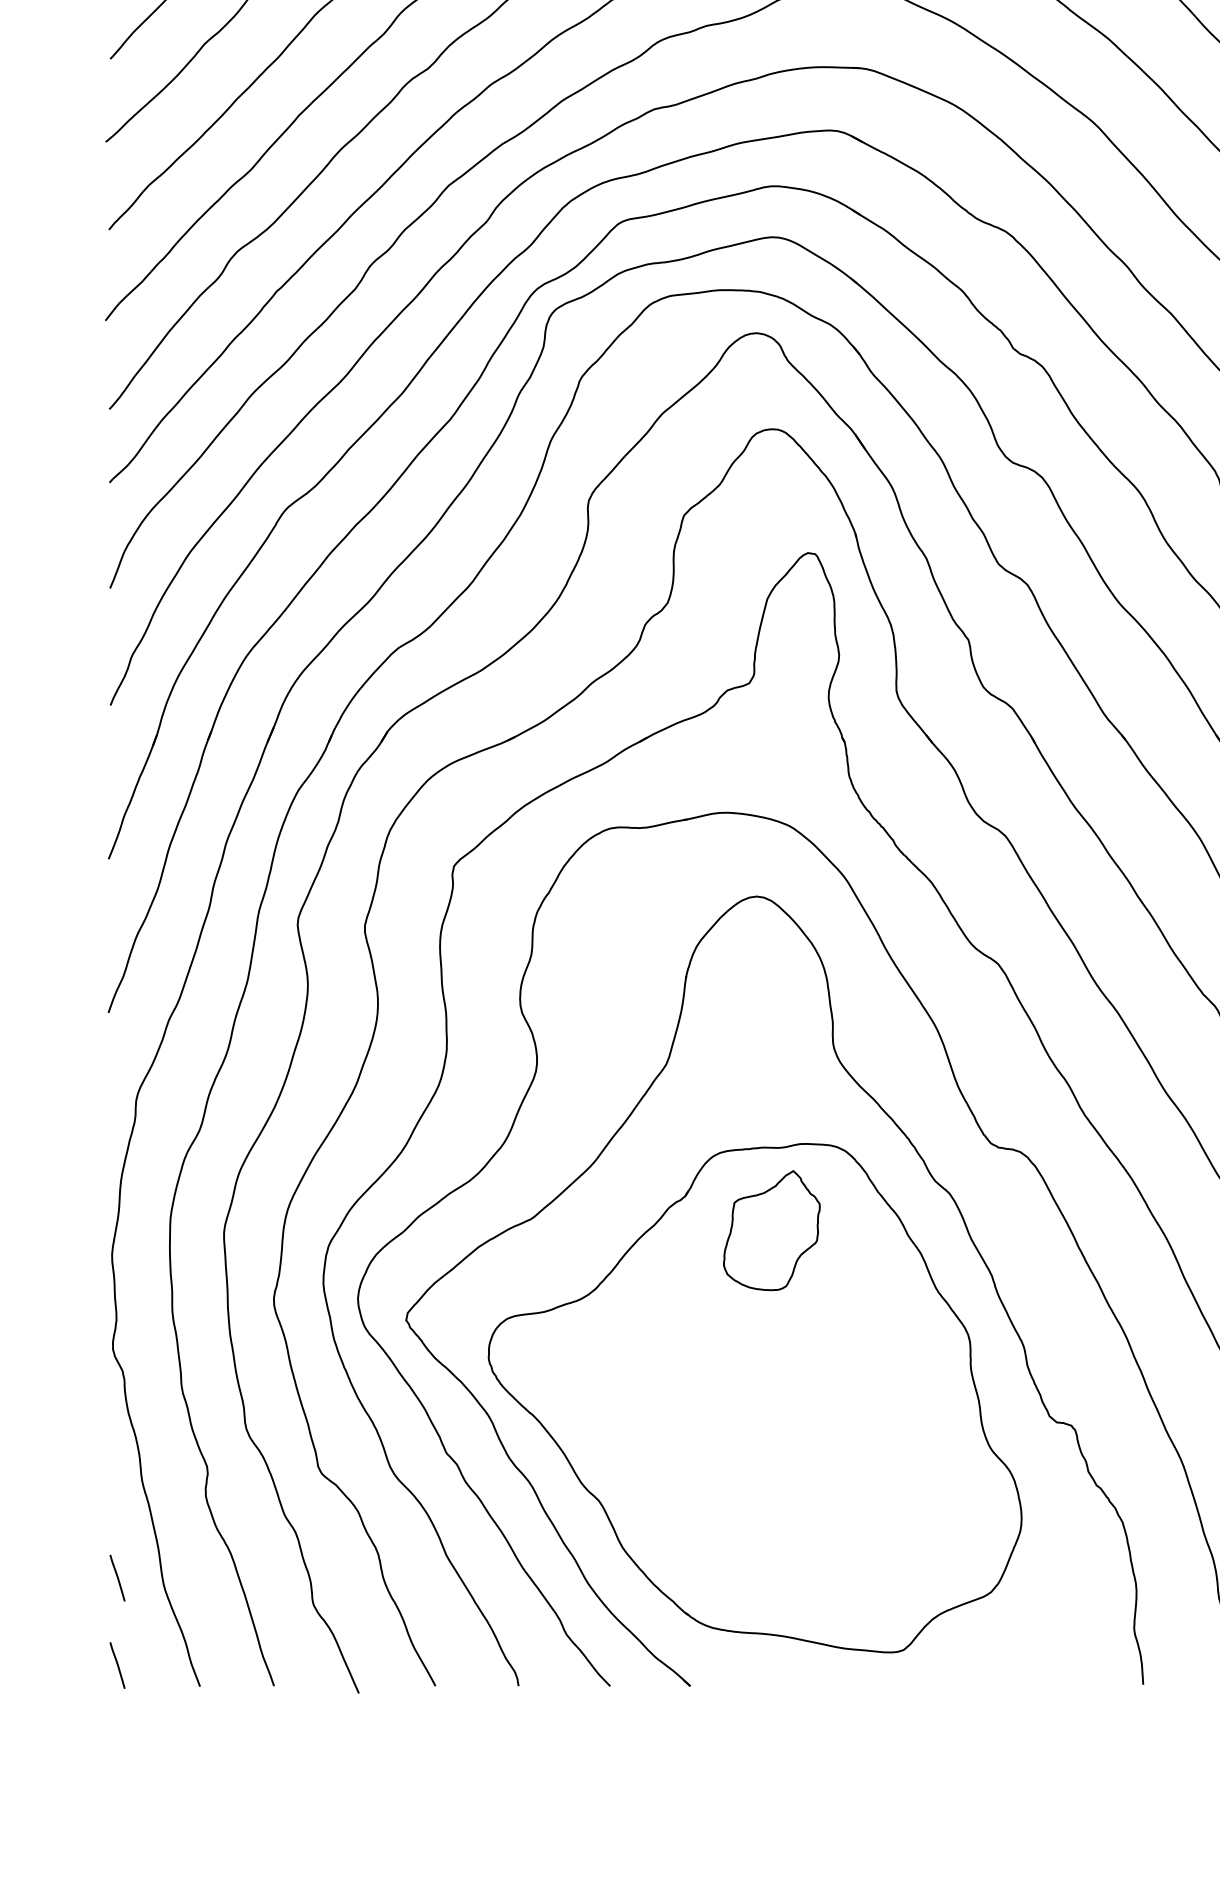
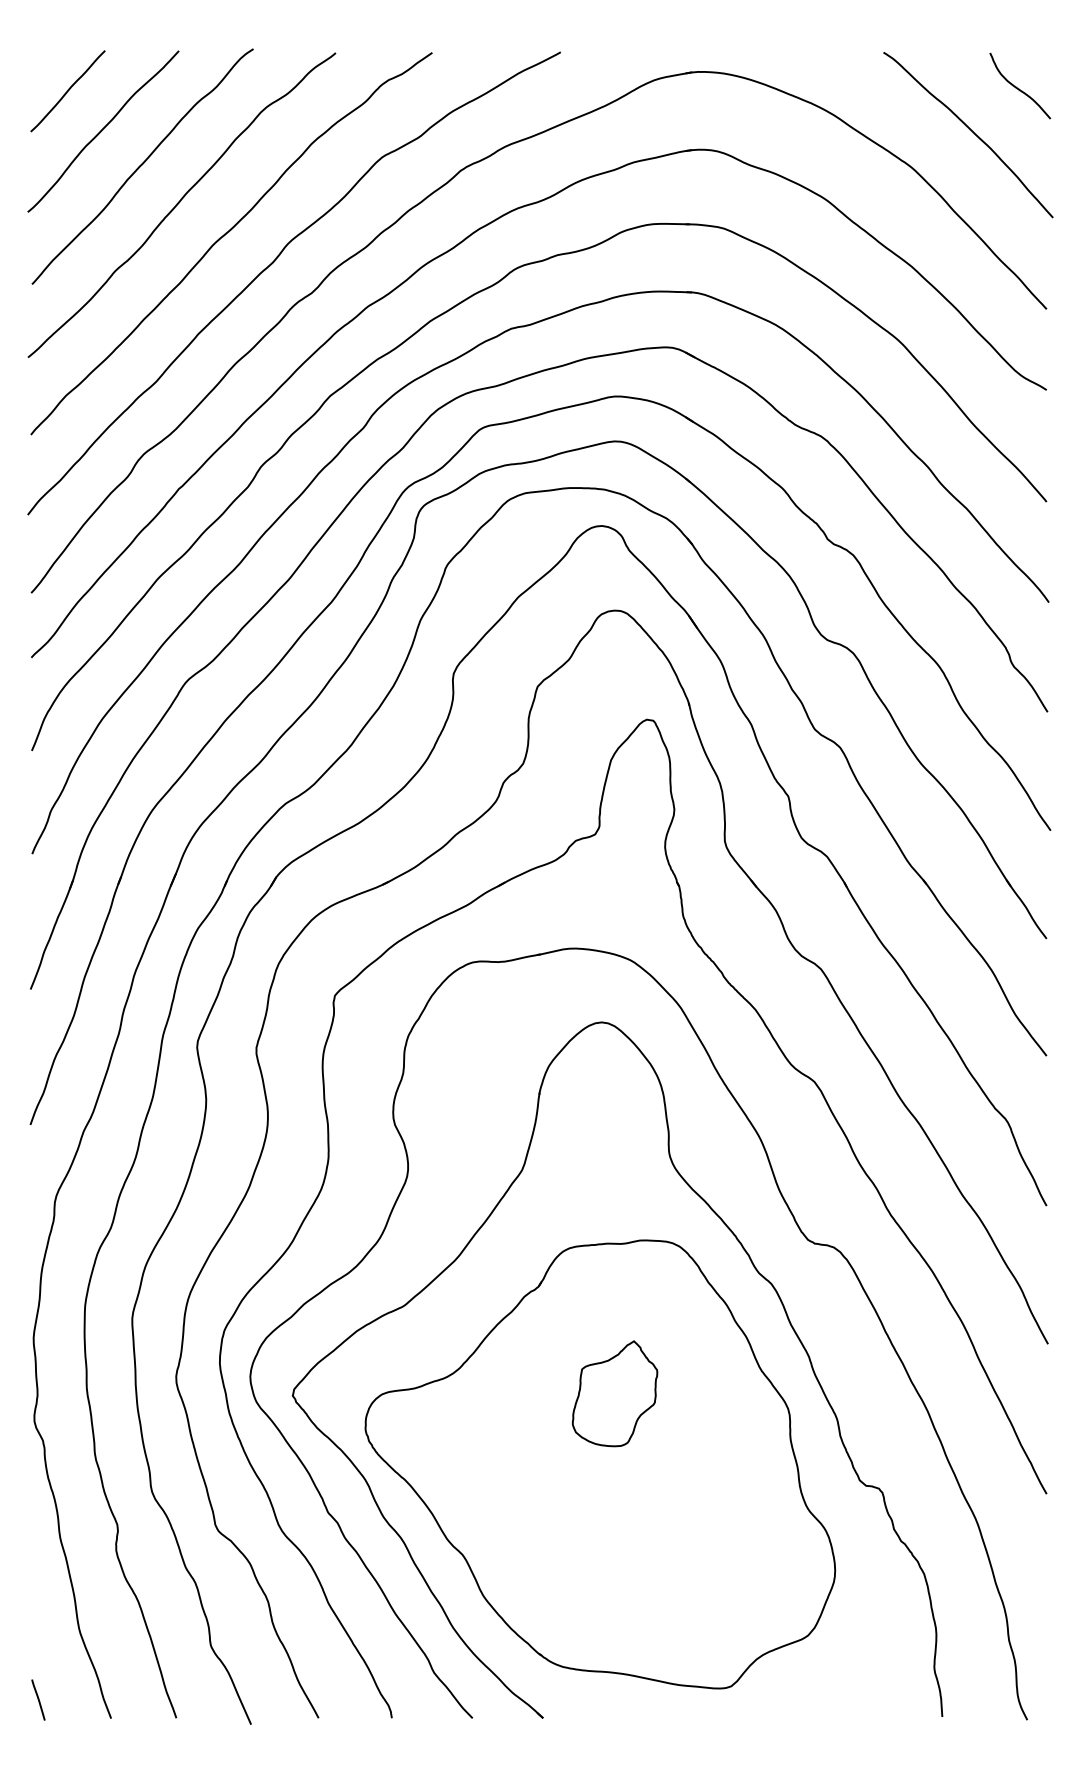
part: (772, 1230) -> (615, 1393), moved
line: (117, 1577) -> (38, 1622), removed

